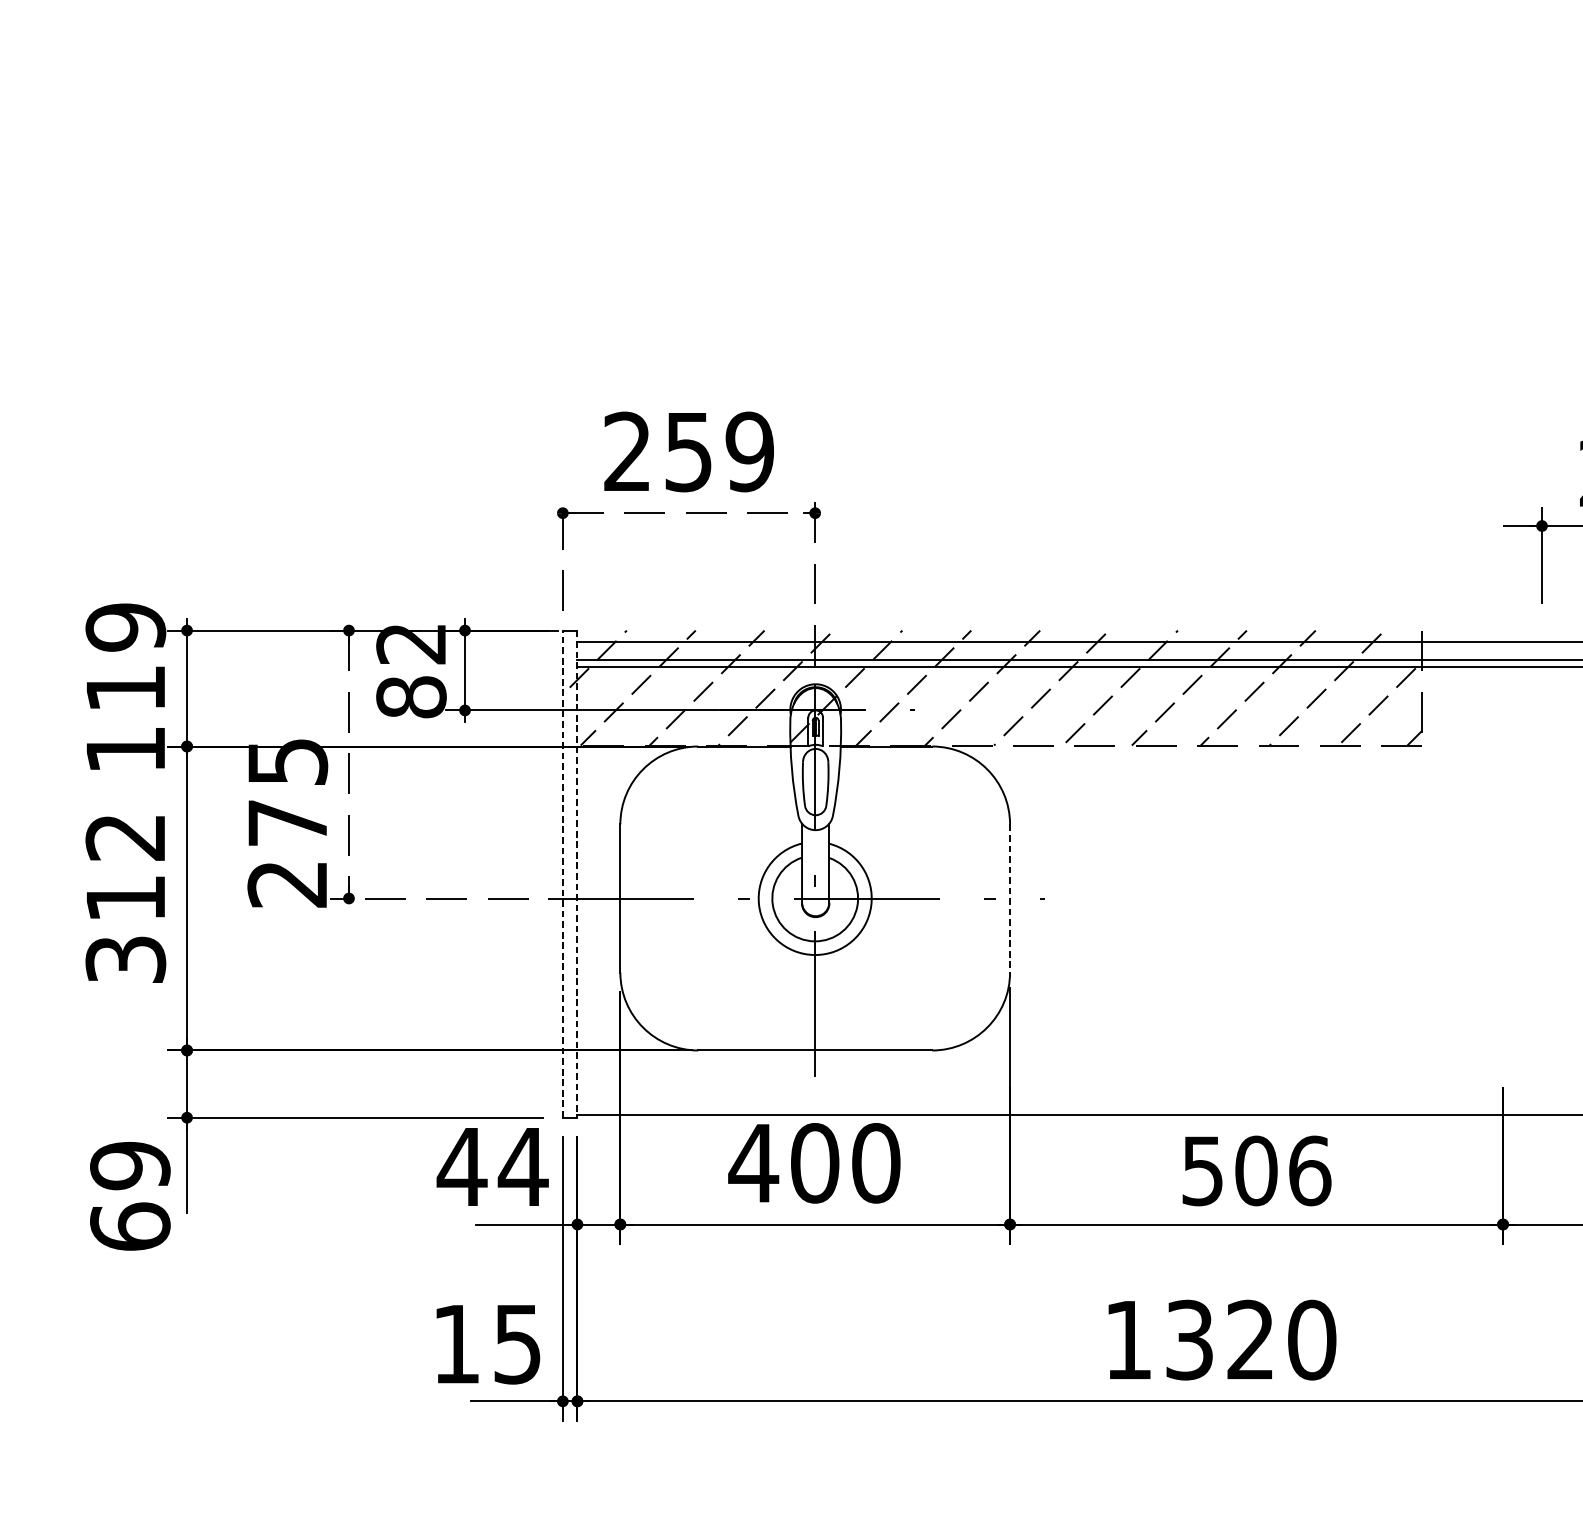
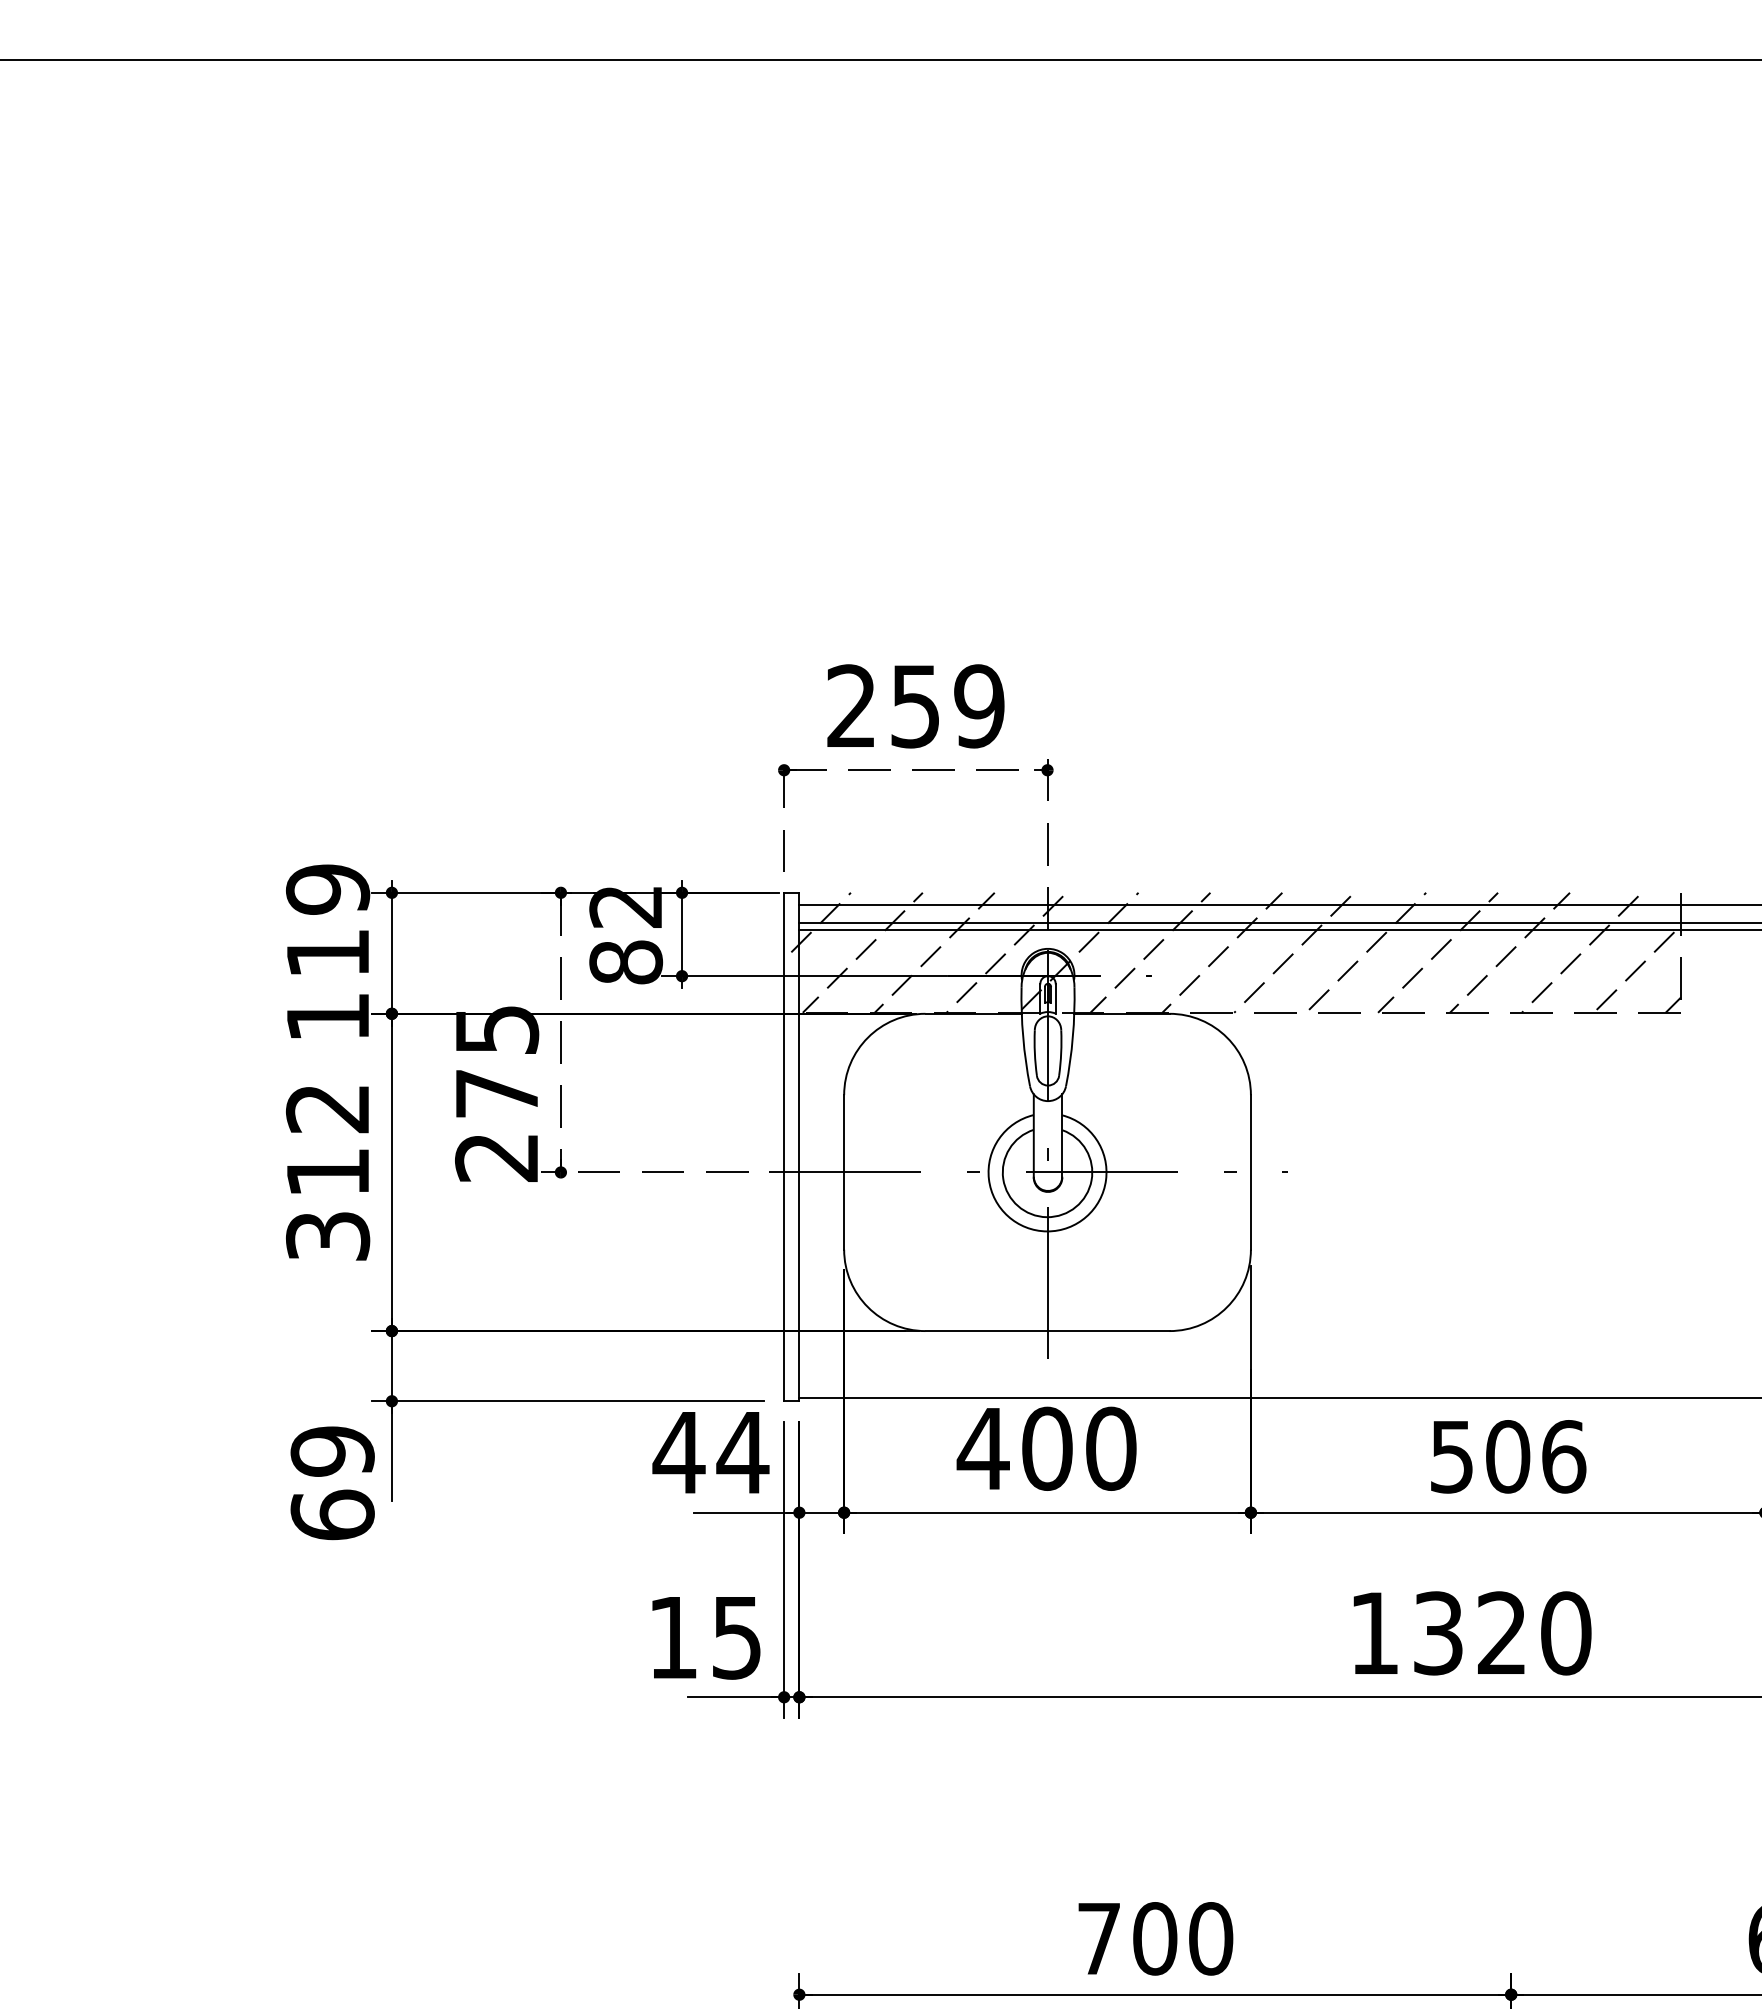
line: (563, 873) -> (784, 1146), dashed -> solid
line: (577, 874) -> (799, 1147), dashed -> solid
line: (1009, 898) -> (1250, 1172), dashed -> solid

